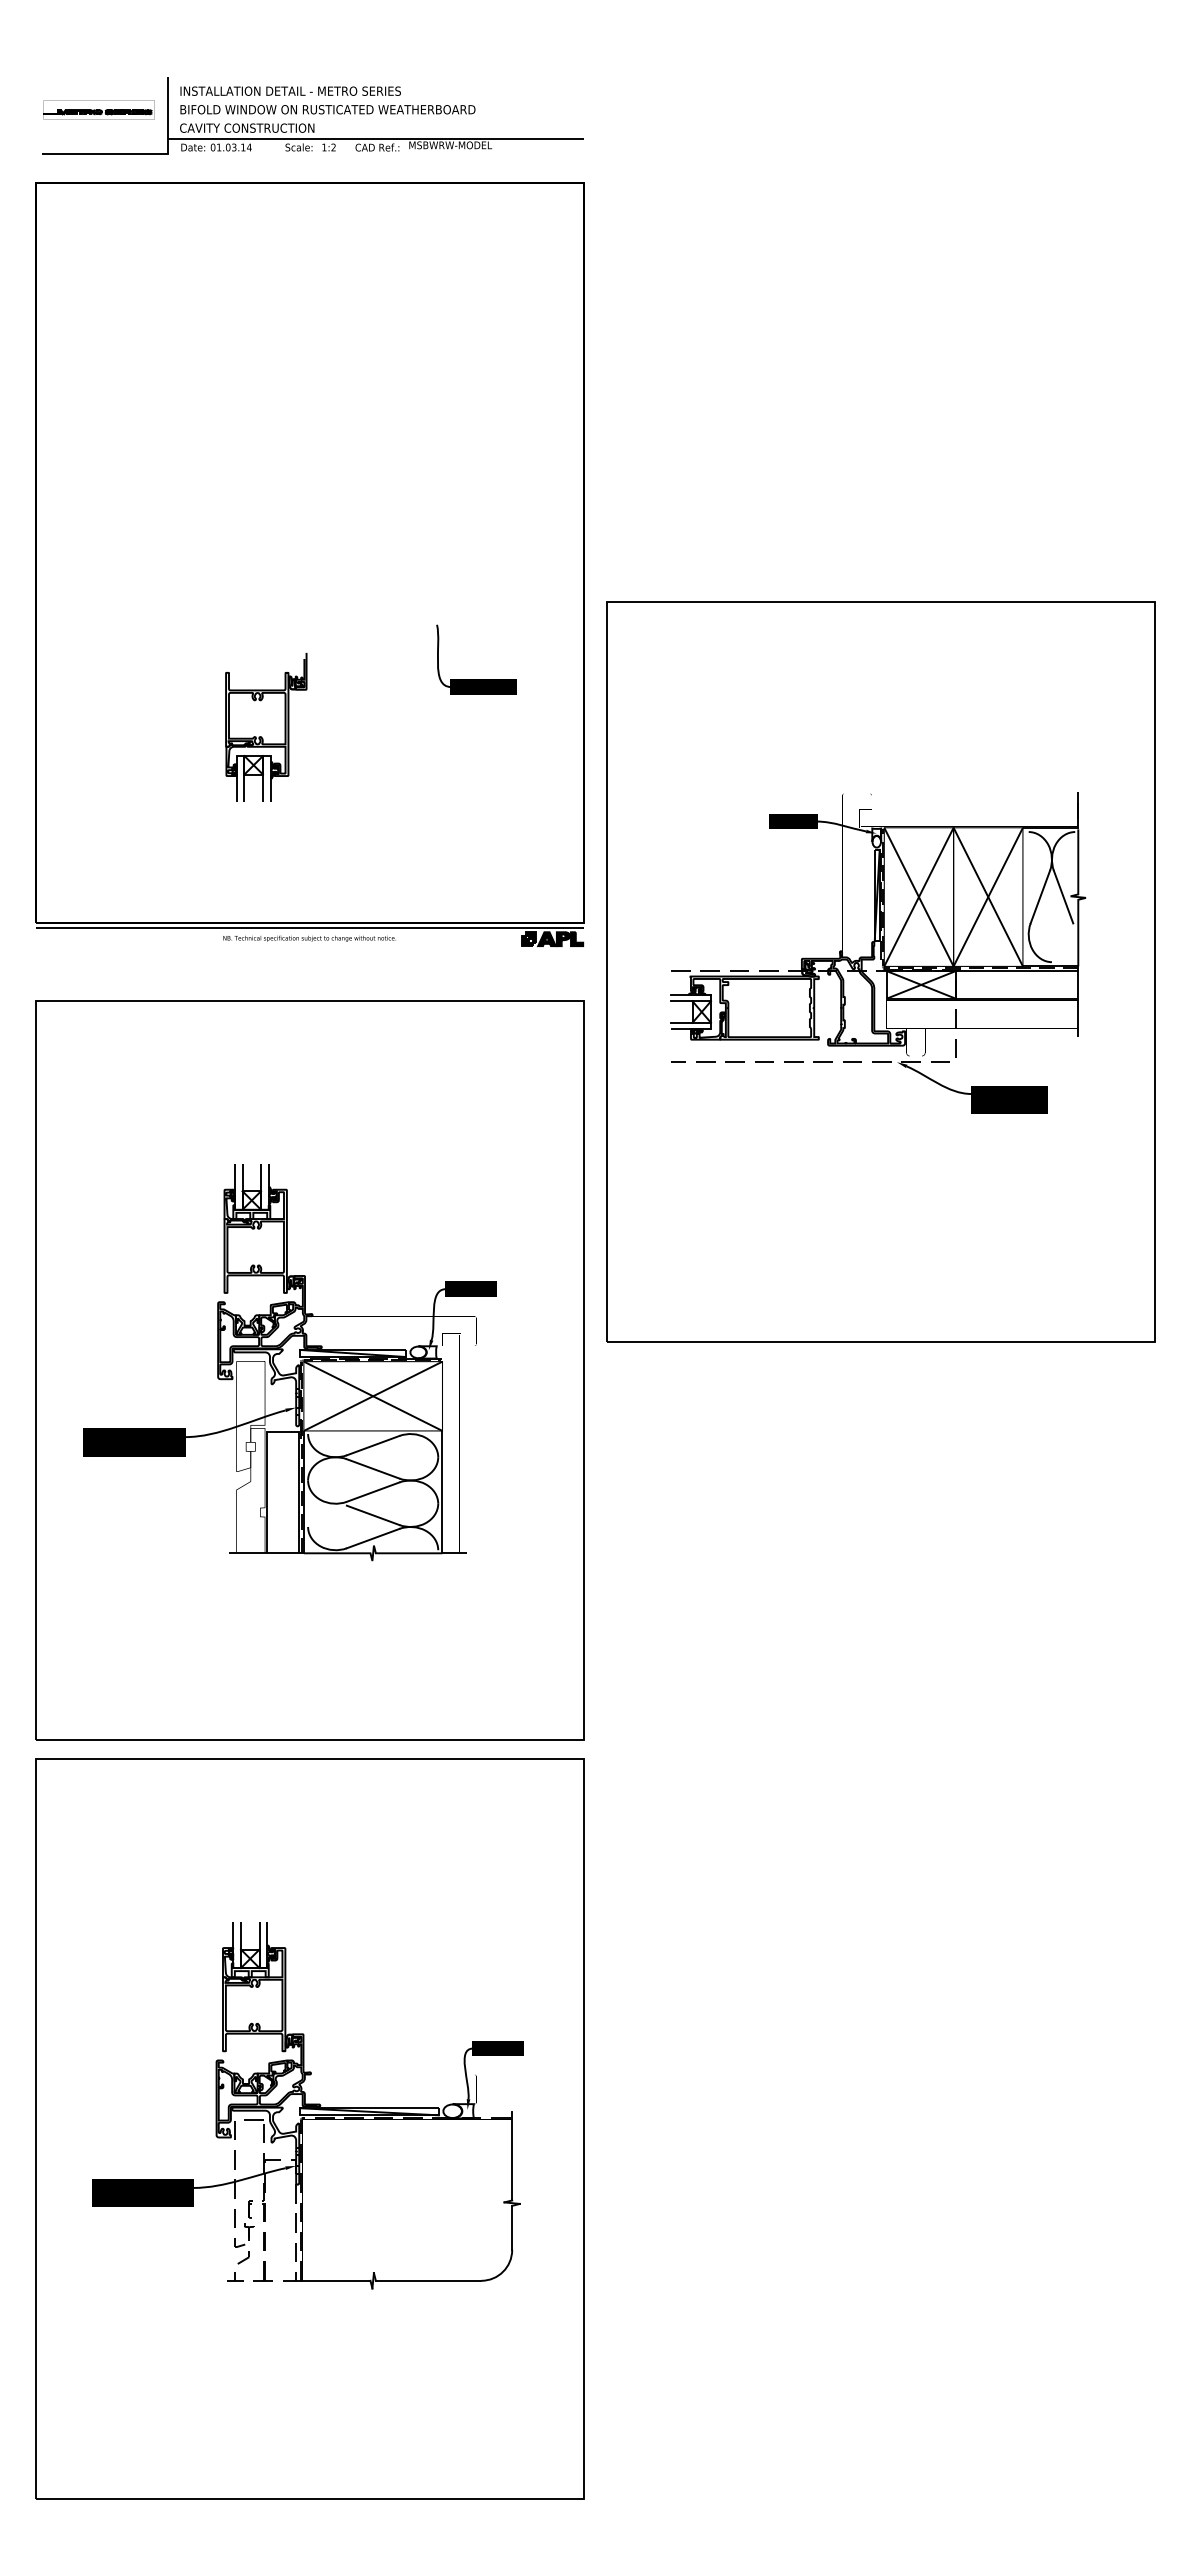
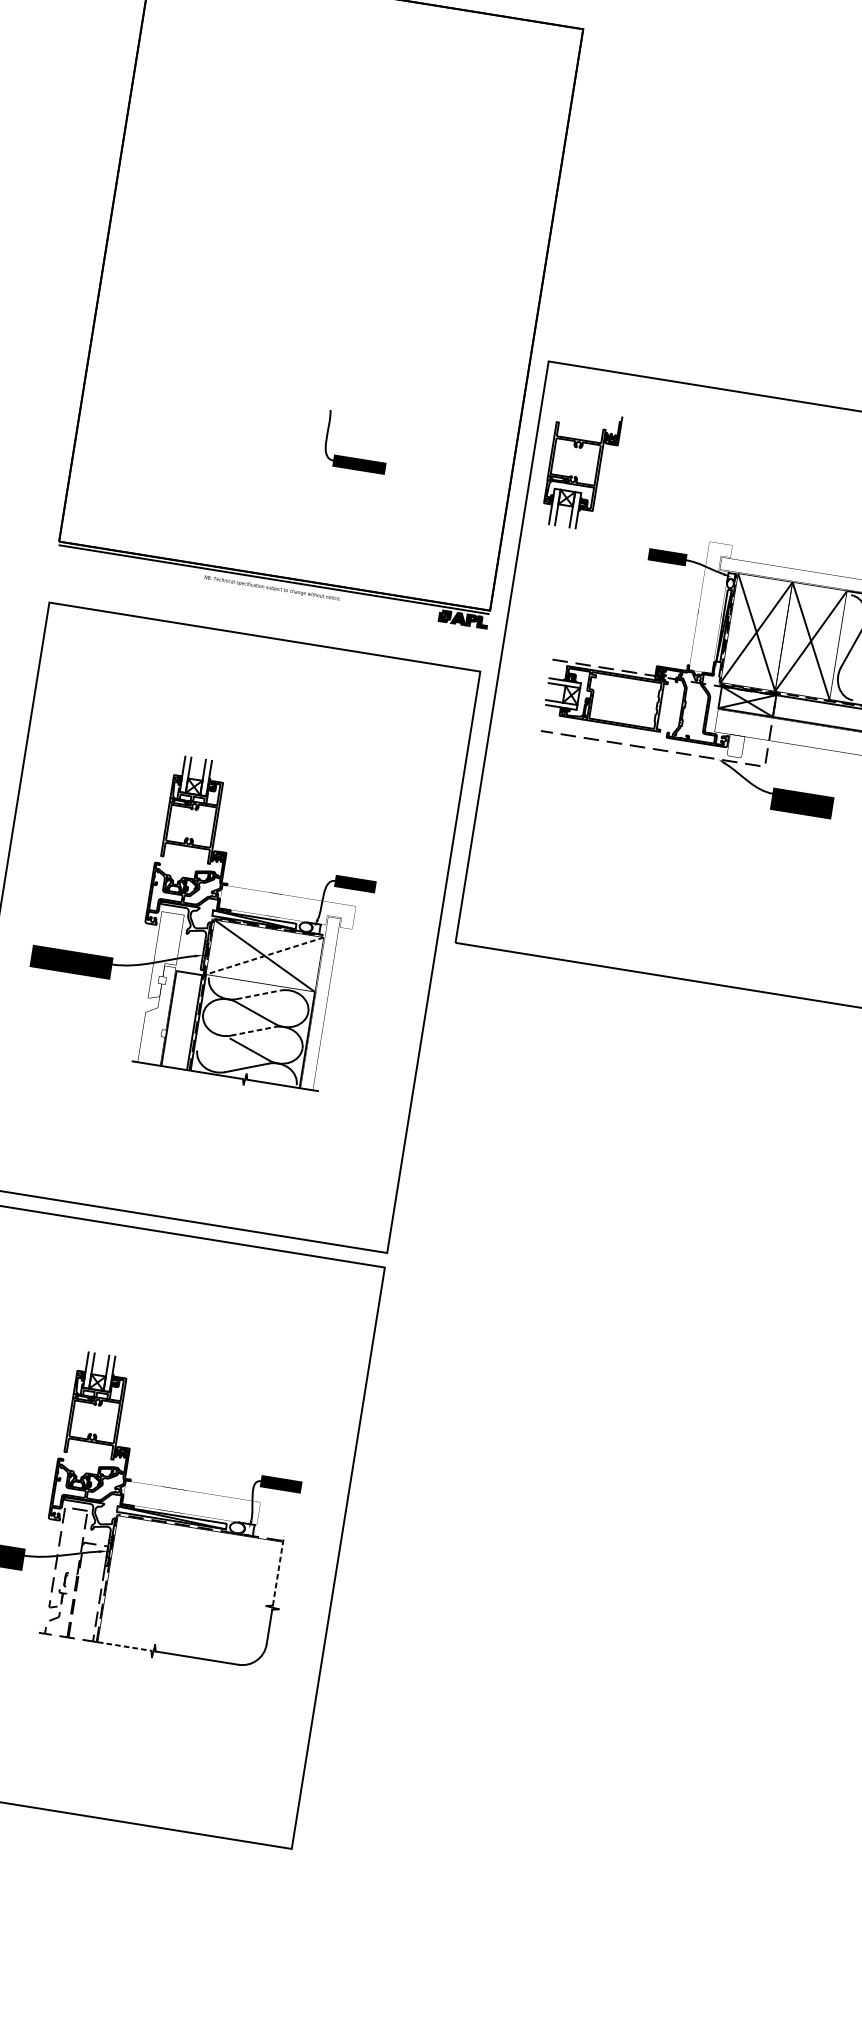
part: (476, 679) -> (354, 457), moved
part: (266, 726) -> (581, 469), moved
line: (372, 1396) -> (264, 956), solid -> dashed
line: (373, 1445) -> (258, 994), solid -> dashed
line: (373, 1491) -> (253, 1030), solid -> dashed
line: (512, 2155) -> (278, 1570), solid -> dashed
line: (336, 2280) -> (124, 1646), solid -> dashed

